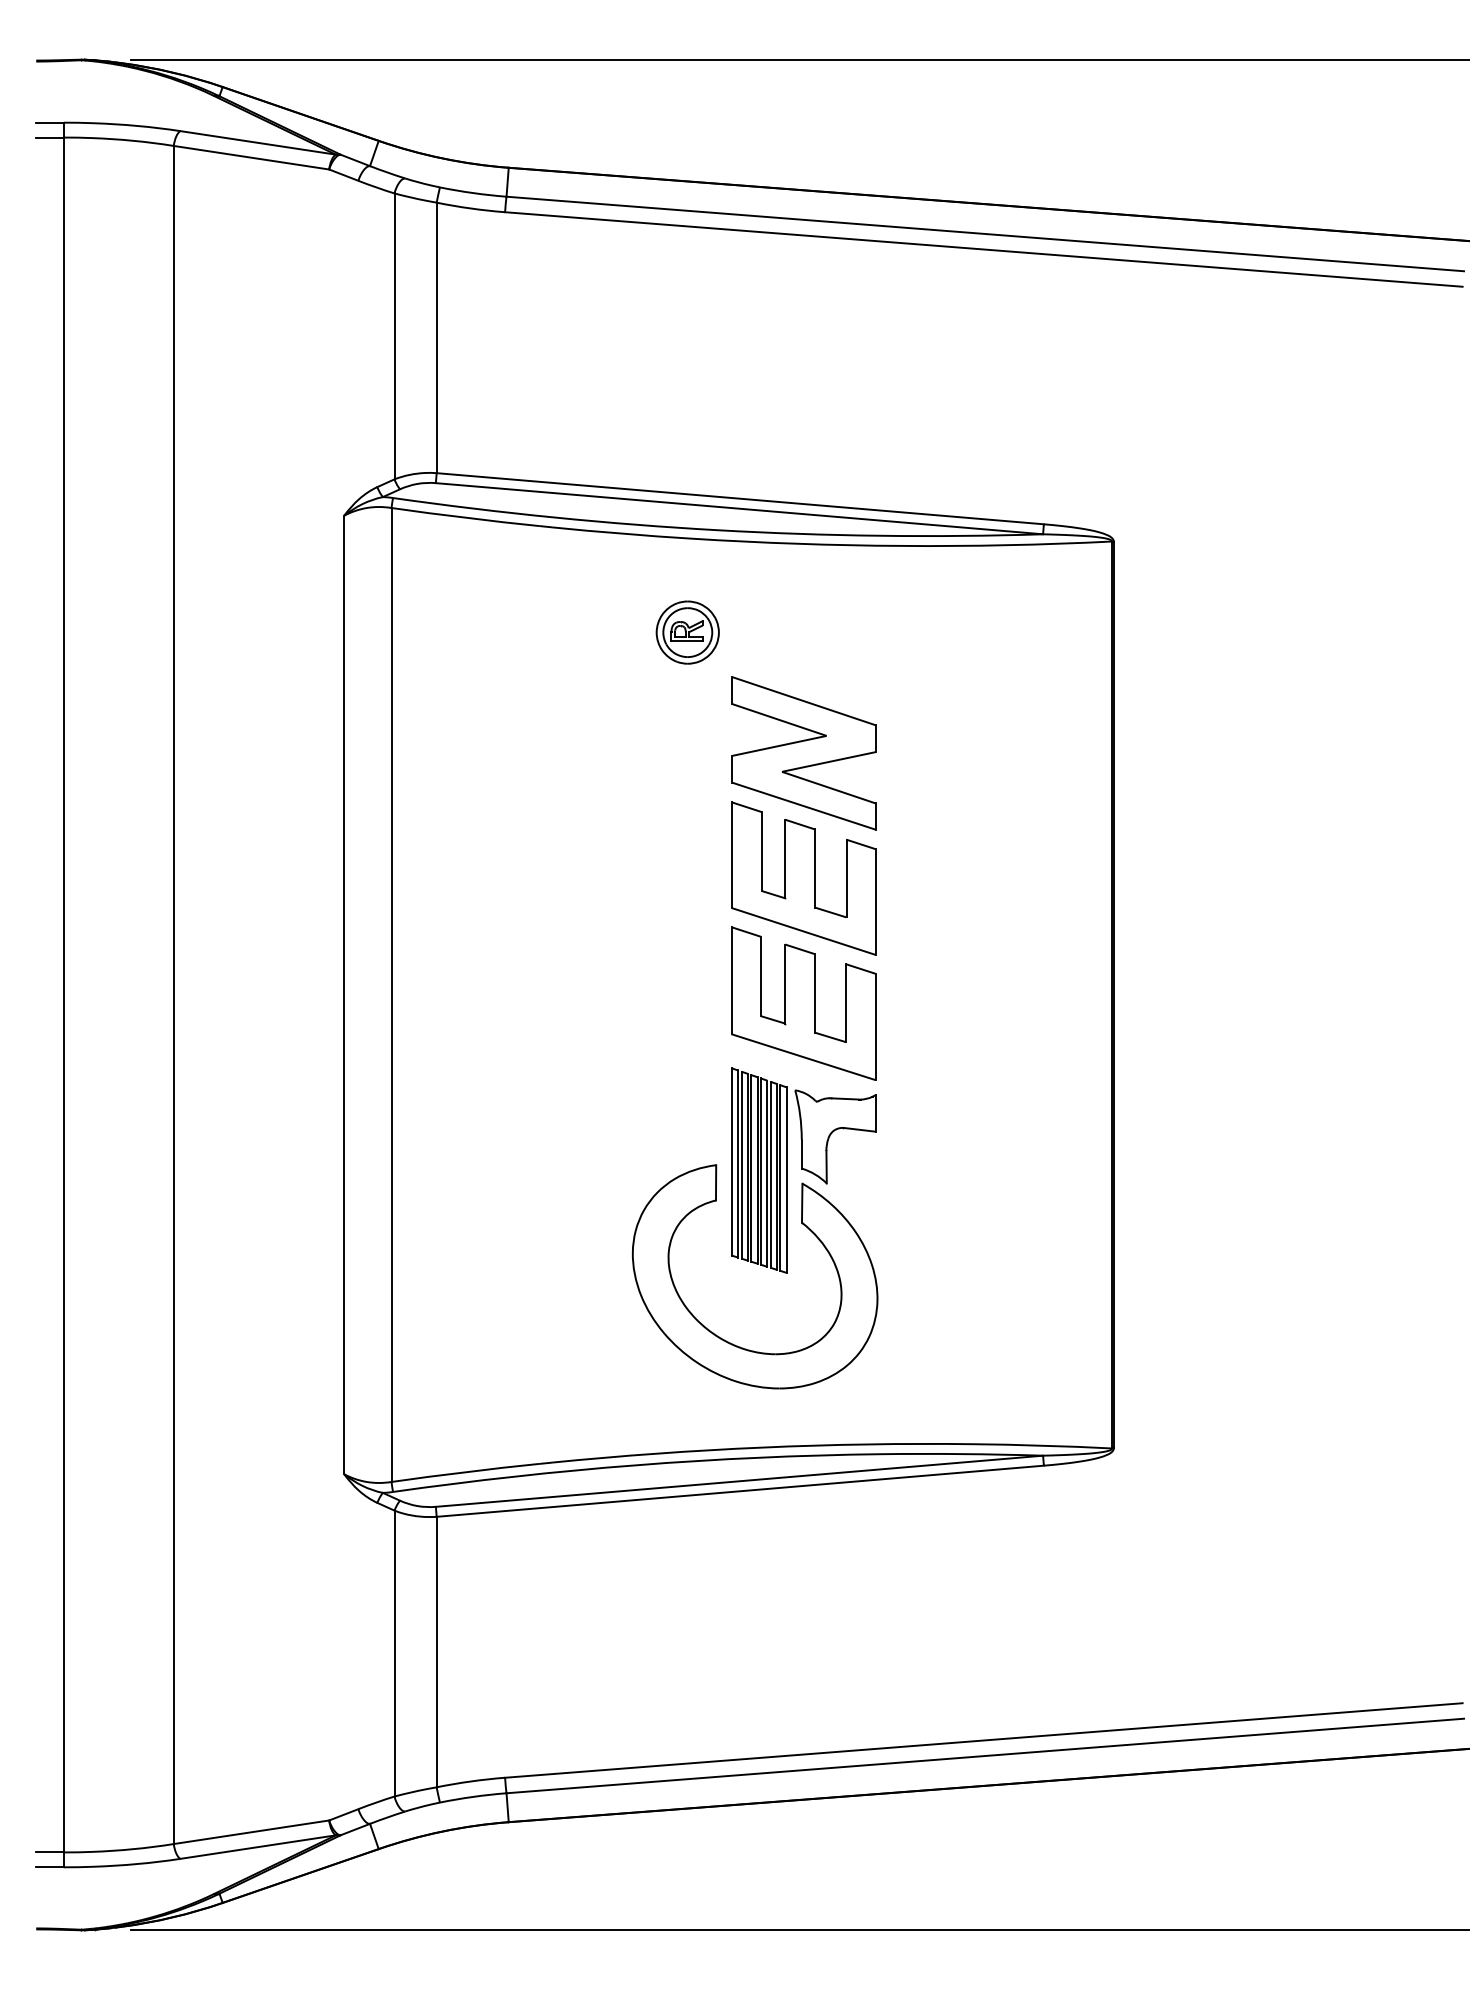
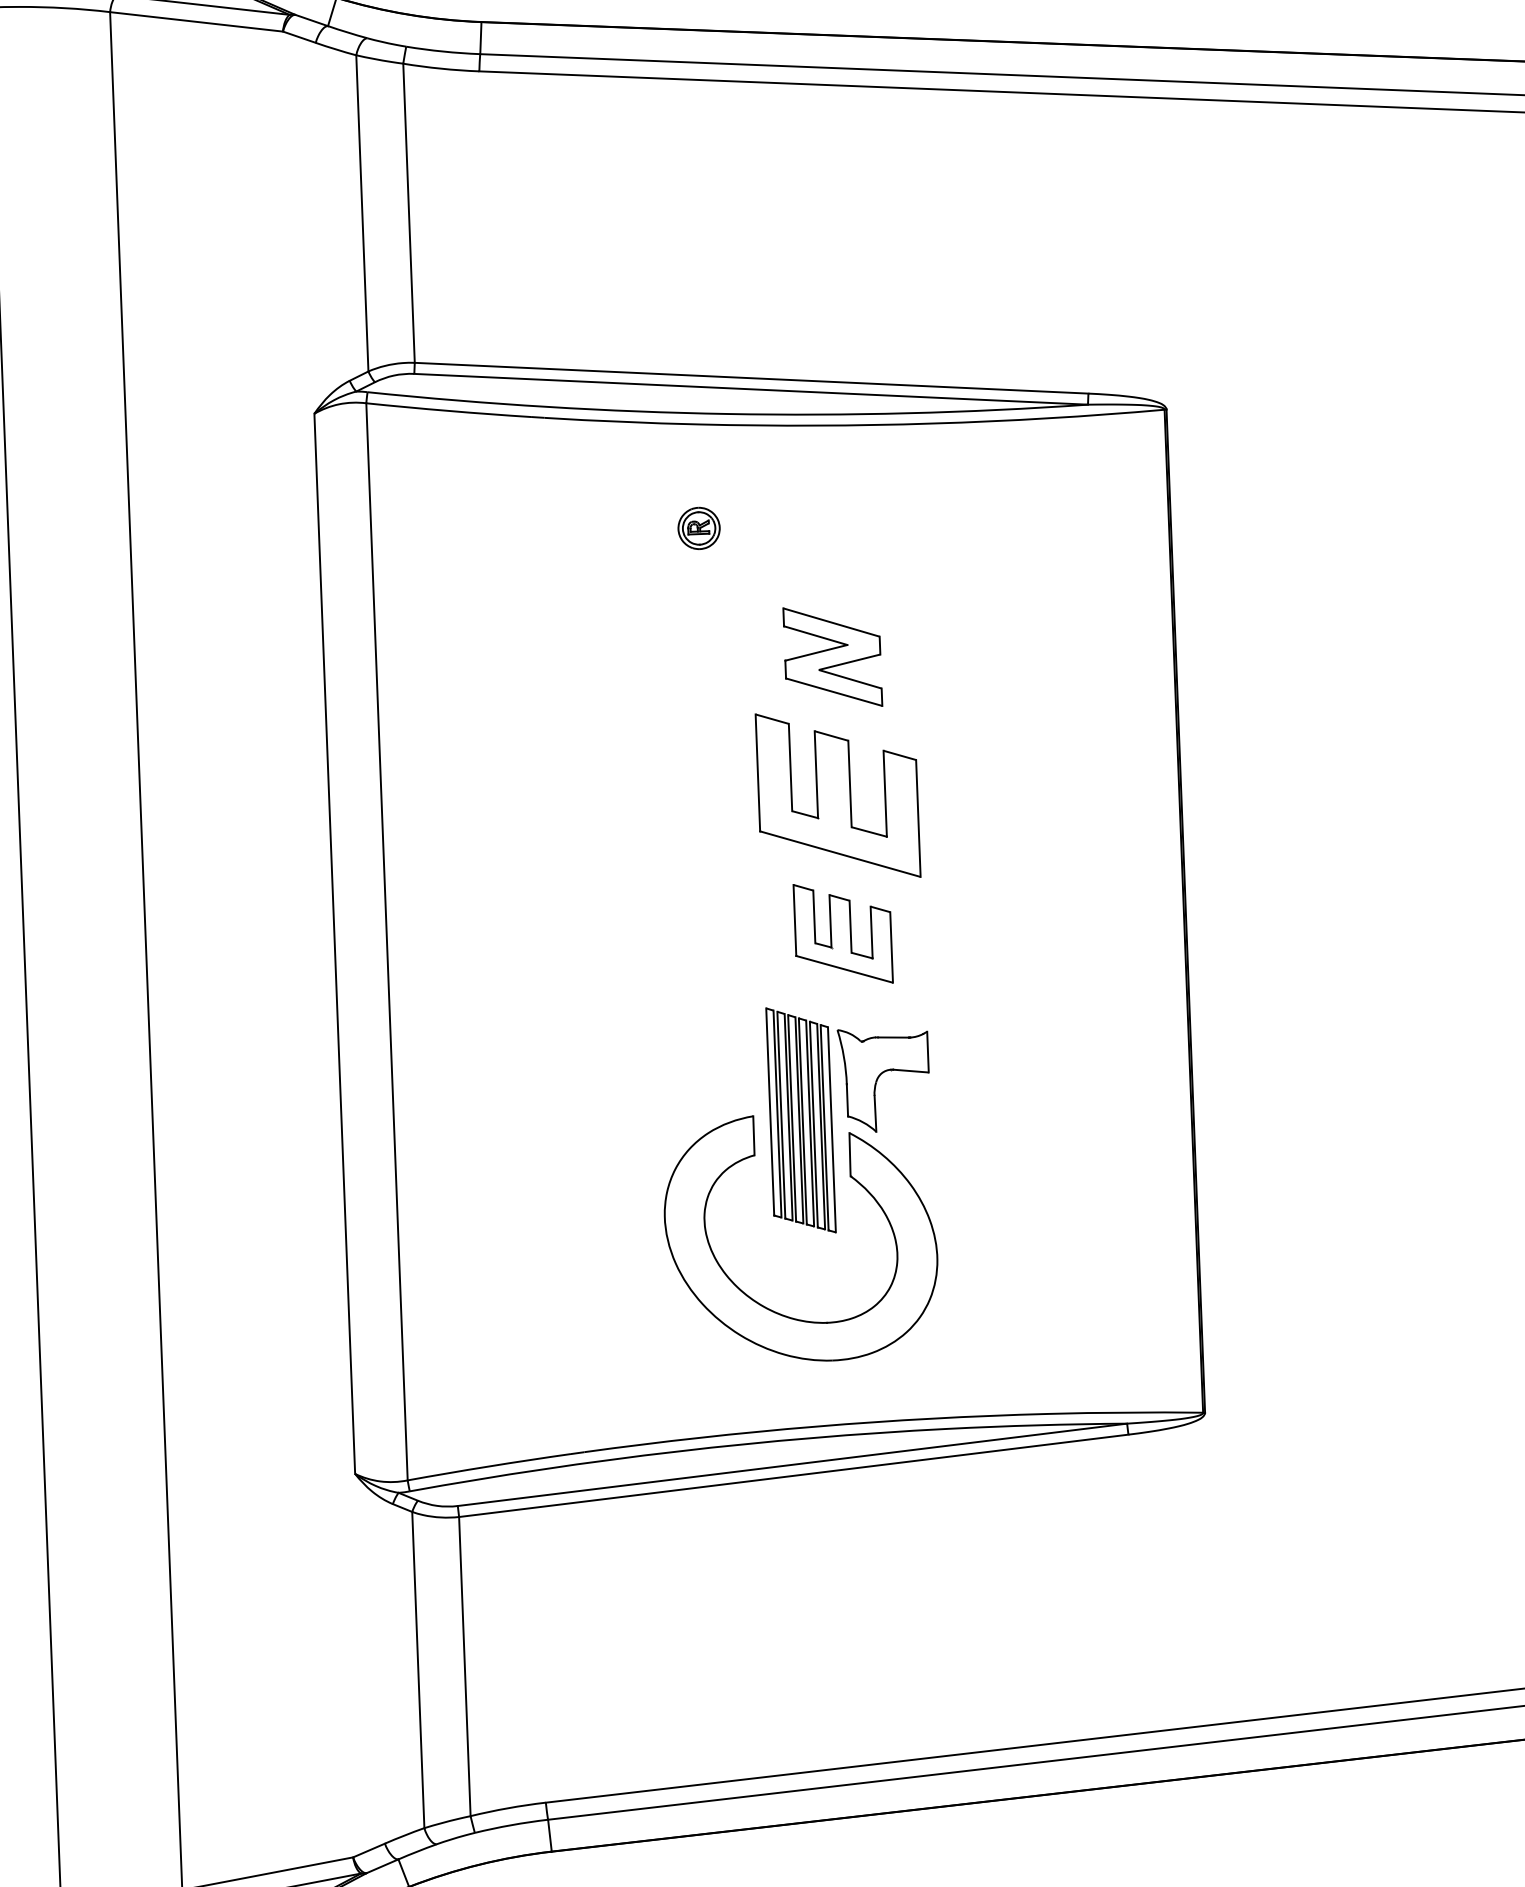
part: (687, 632) -> (698, 528), size x0.6
part: (803, 753) -> (832, 657), size x0.6
part: (803, 1003) -> (842, 933), size x0.6

